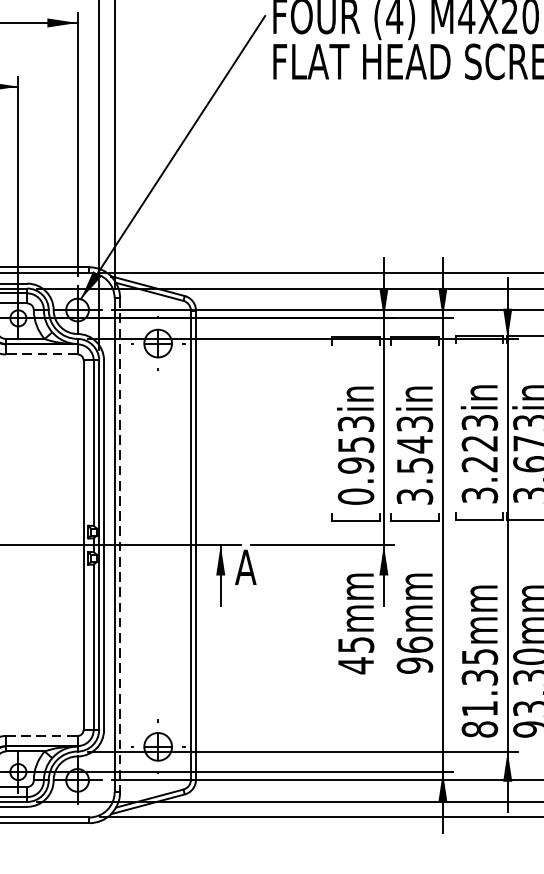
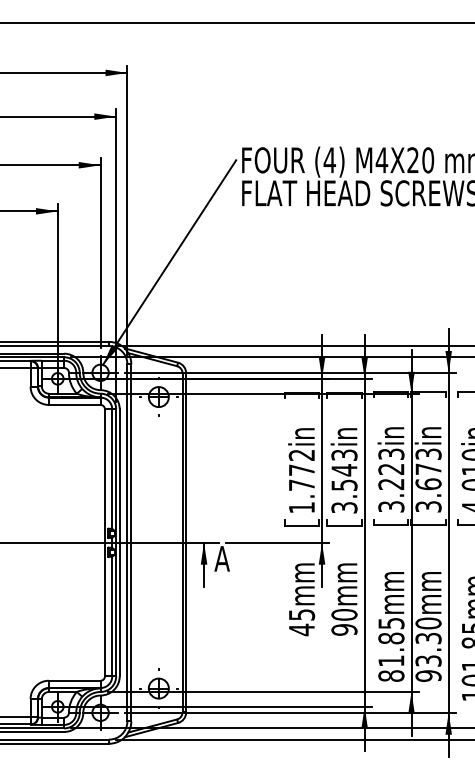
line: (41, 353) -> (74, 404), dashed -> solid
text: (355, 460) -> (301, 481), 0.953in -> 1.772in
line: (120, 544) -> (131, 542), dashed -> solid
text: (414, 644) -> (344, 614), 96mm -> 90mm
text: (480, 677) -> (391, 638), 81.35mm -> 81.85mm
line: (41, 735) -> (74, 680), dashed -> solid

